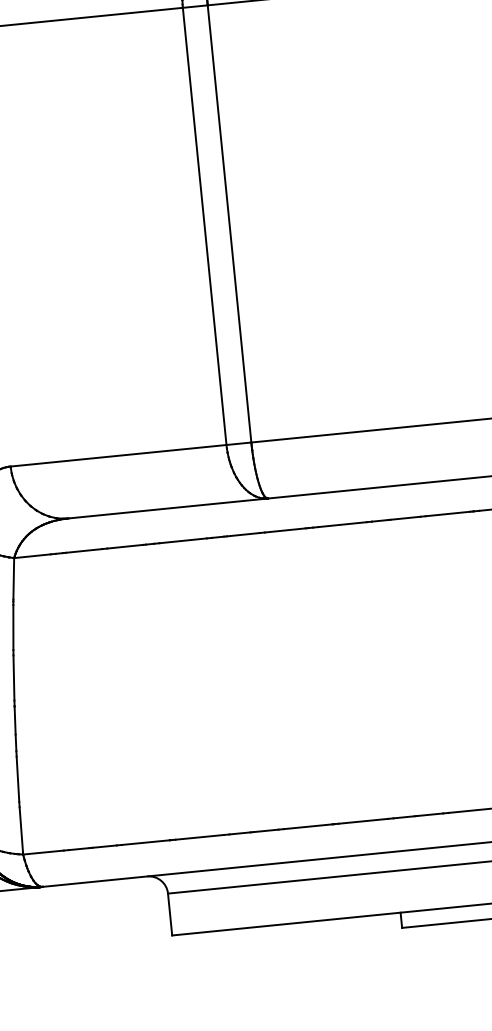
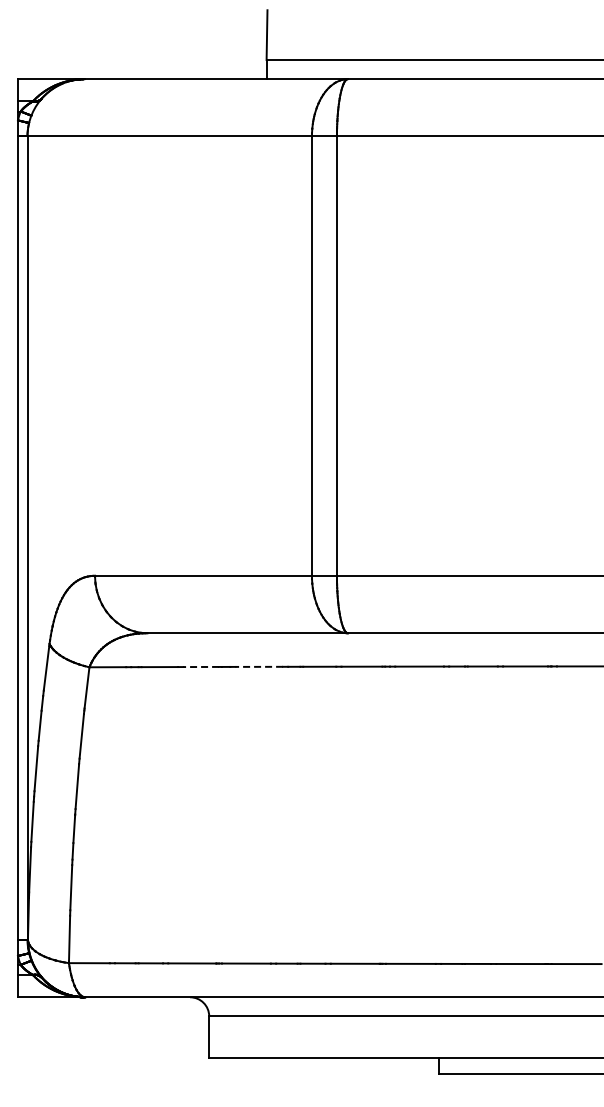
line: (183, 540) -> (259, 666), solid -> dashed
line: (125, 547) -> (201, 667), solid -> dashed

